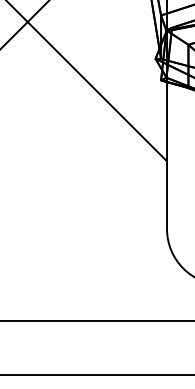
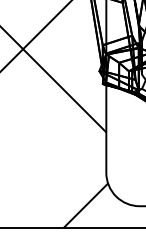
line: (133, 283) -> (86, 205), added

